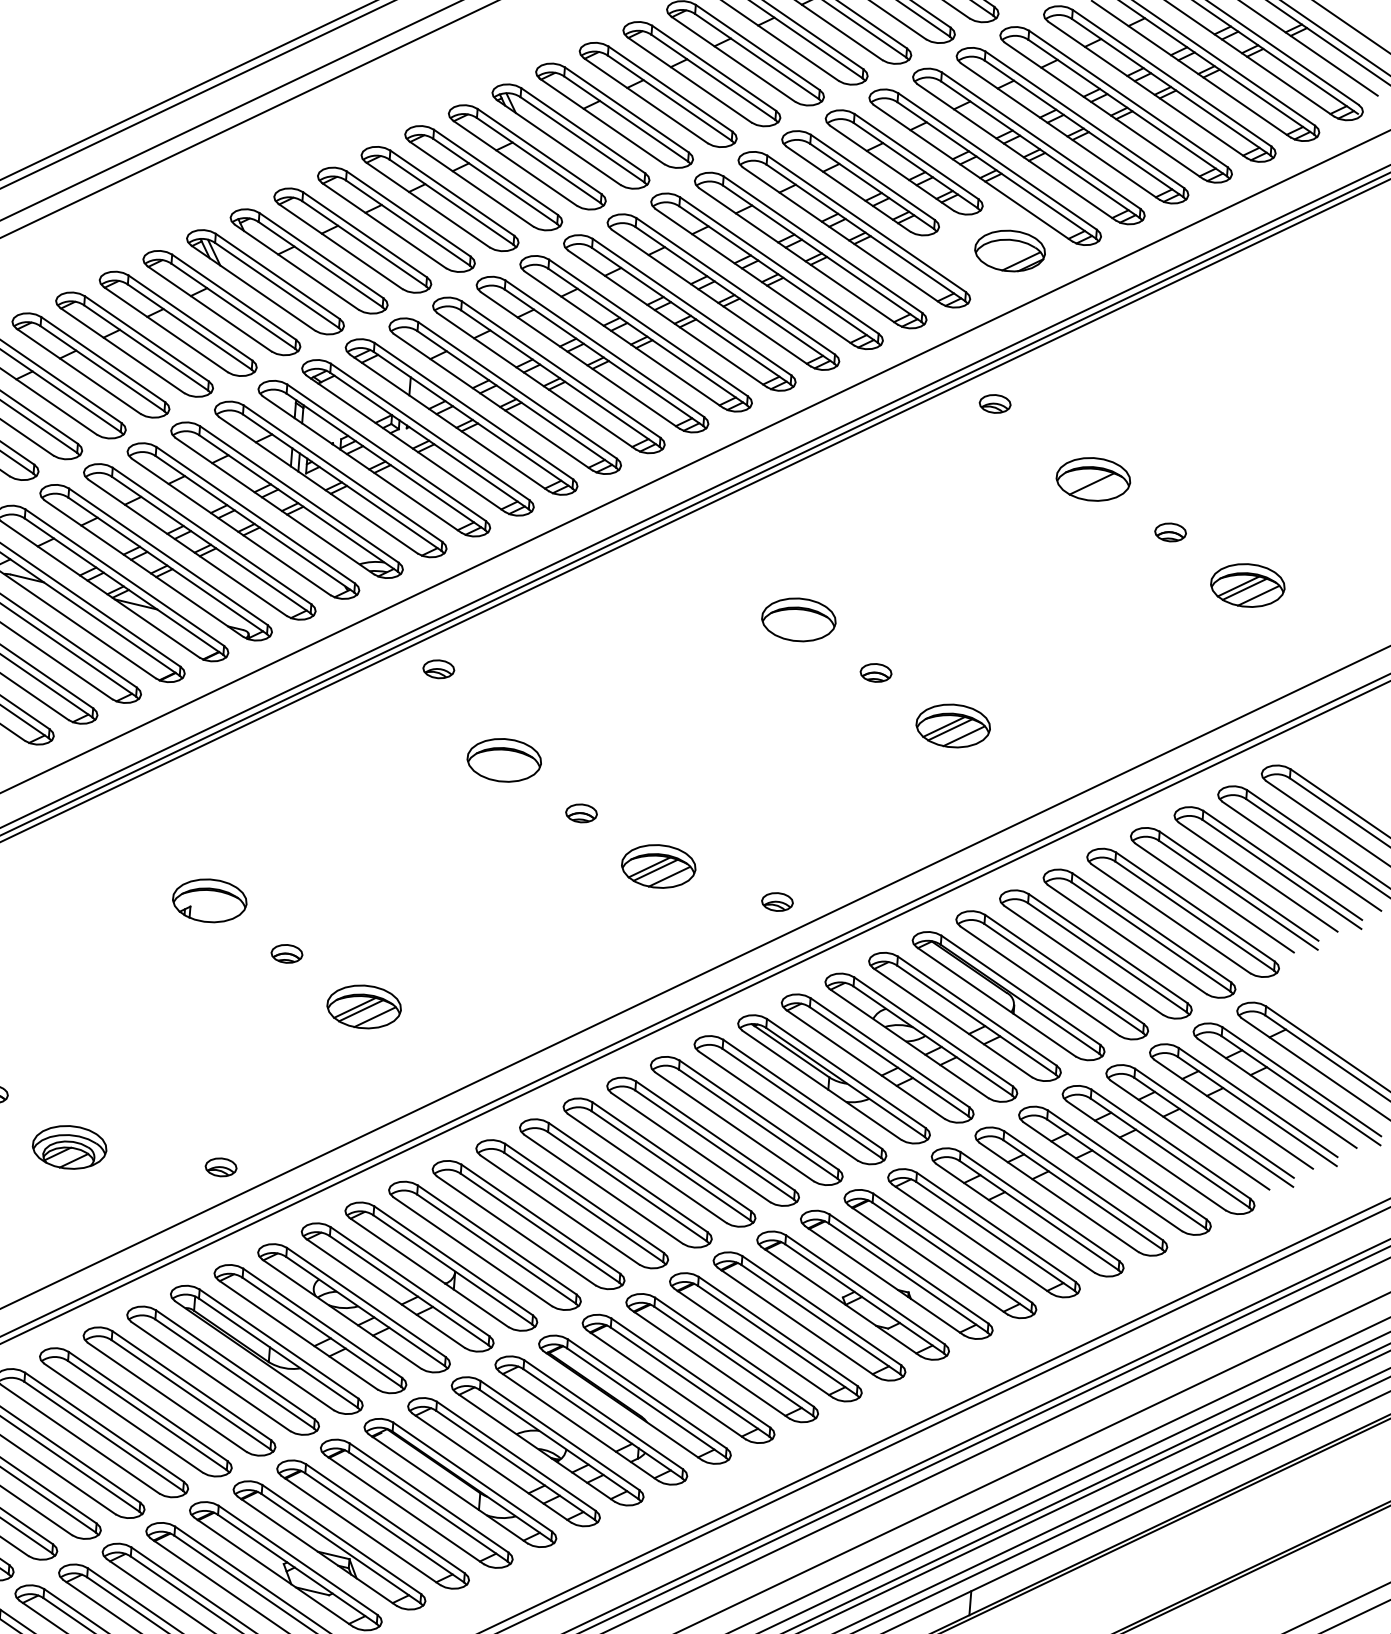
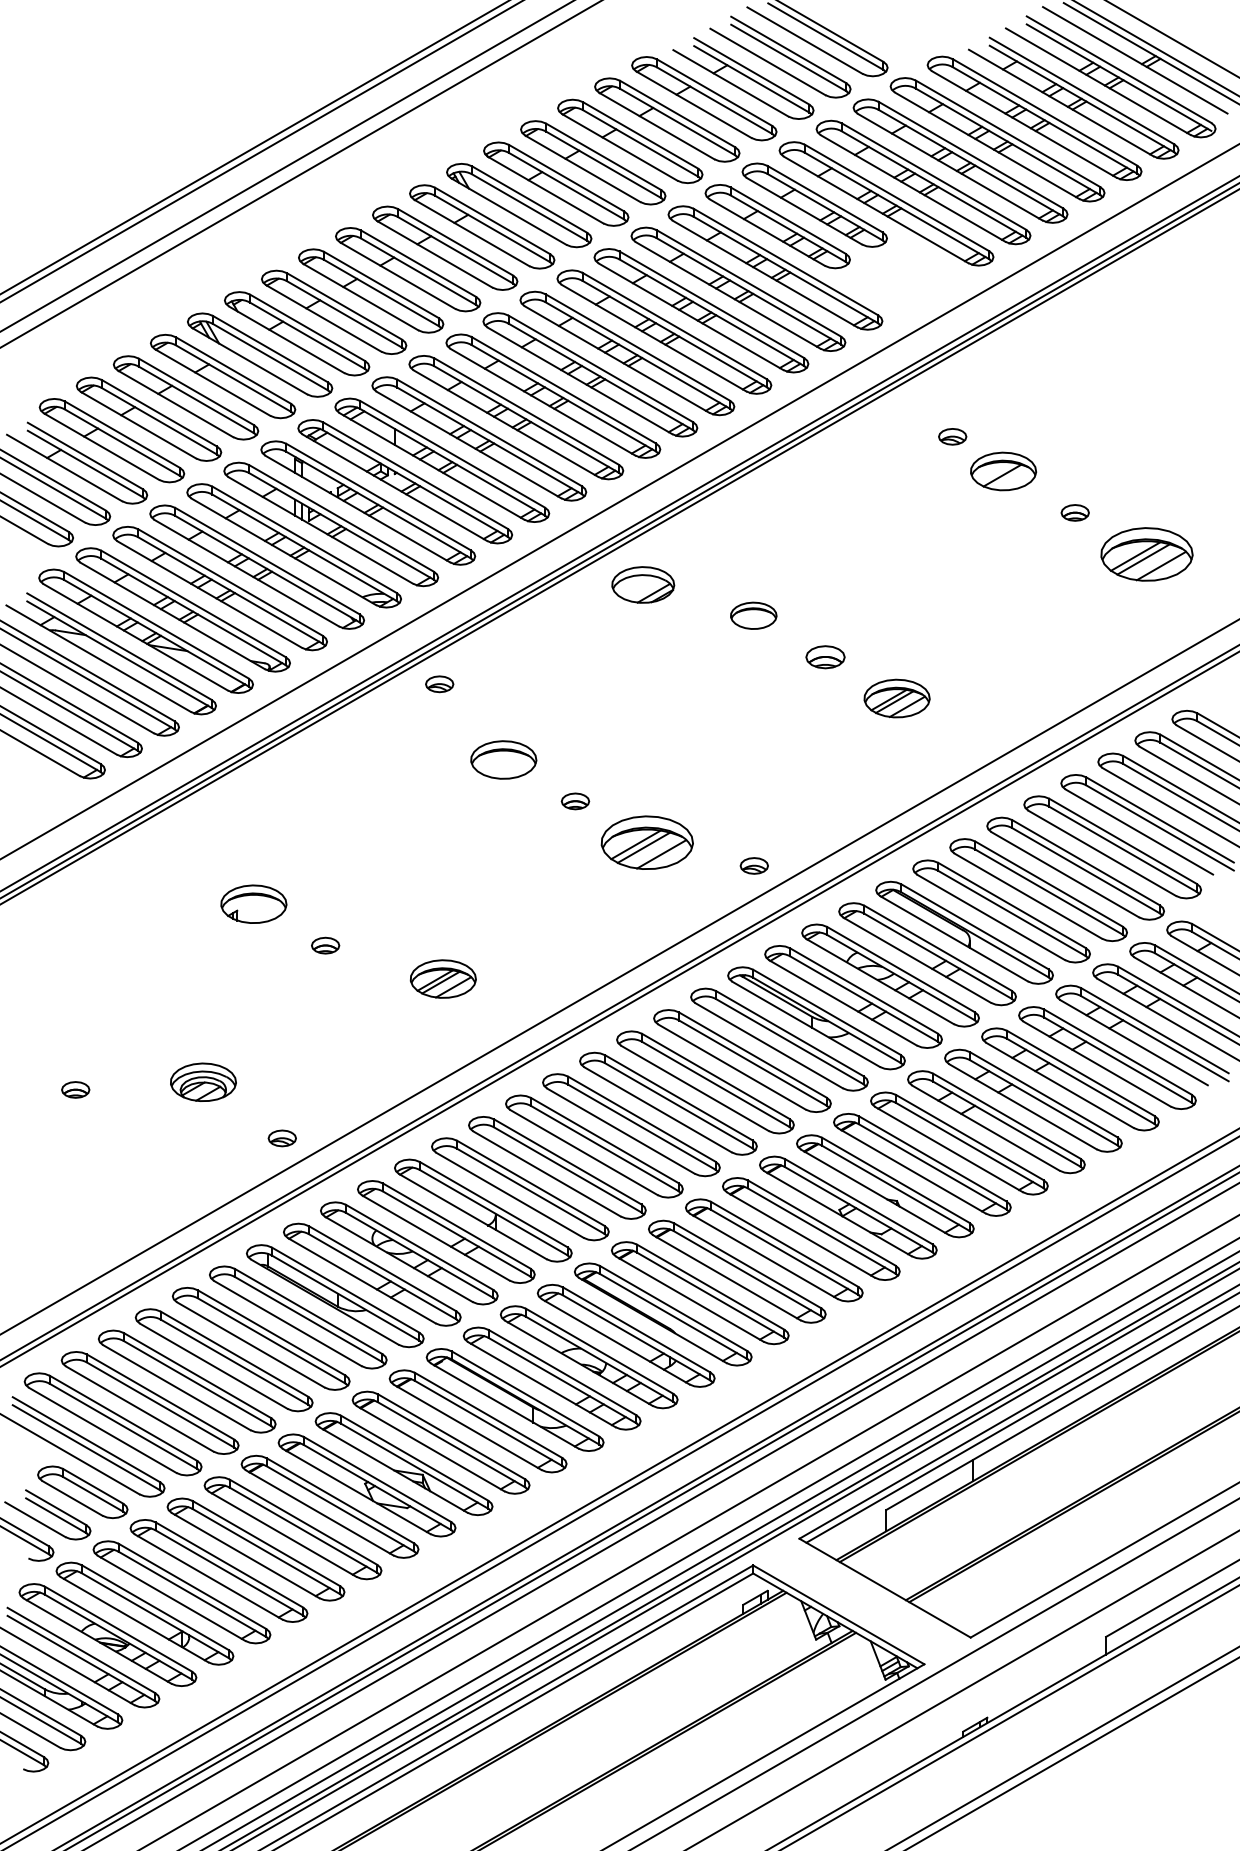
part: (1010, 250) -> (643, 584), moved
part: (994, 403) -> (952, 436), moved
part: (1247, 584) -> (1146, 553), size x1.4
part: (798, 619) -> (753, 615), size x0.7
part: (875, 672) -> (824, 656), size x1.4
part: (657, 866) -> (646, 842), size x1.4
part: (363, 1006) -> (442, 978), moved
part: (69, 1146) -> (203, 1081), moved

